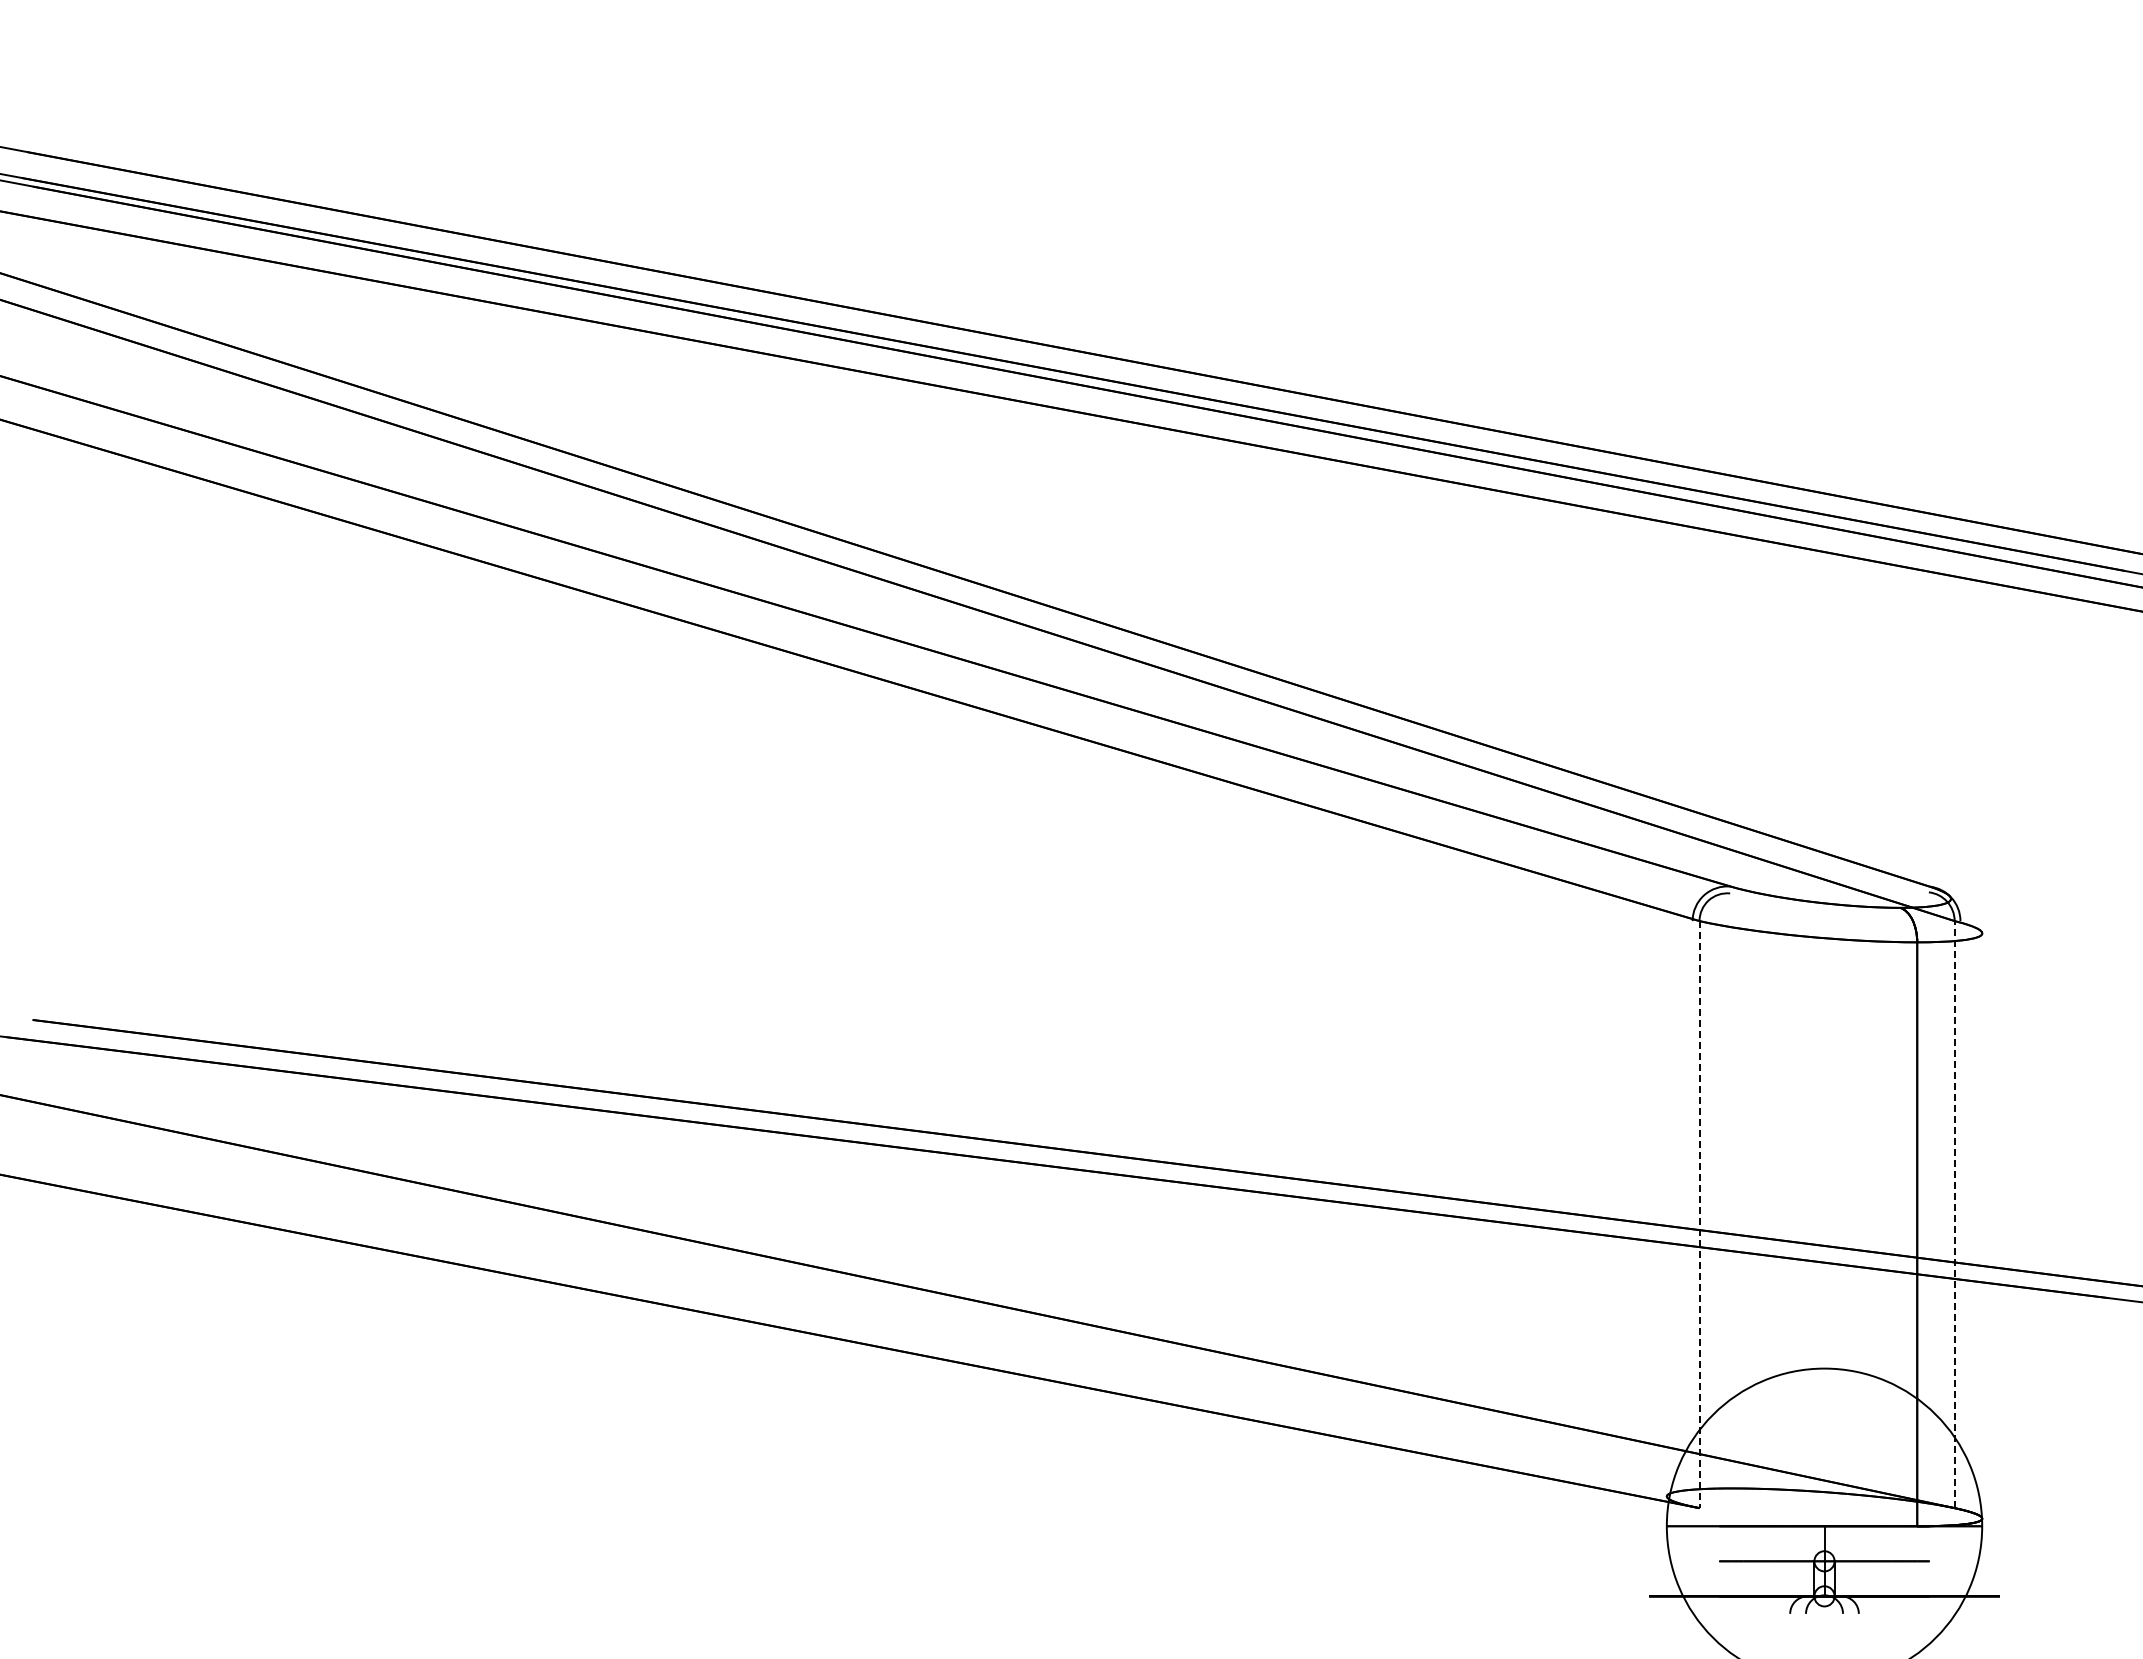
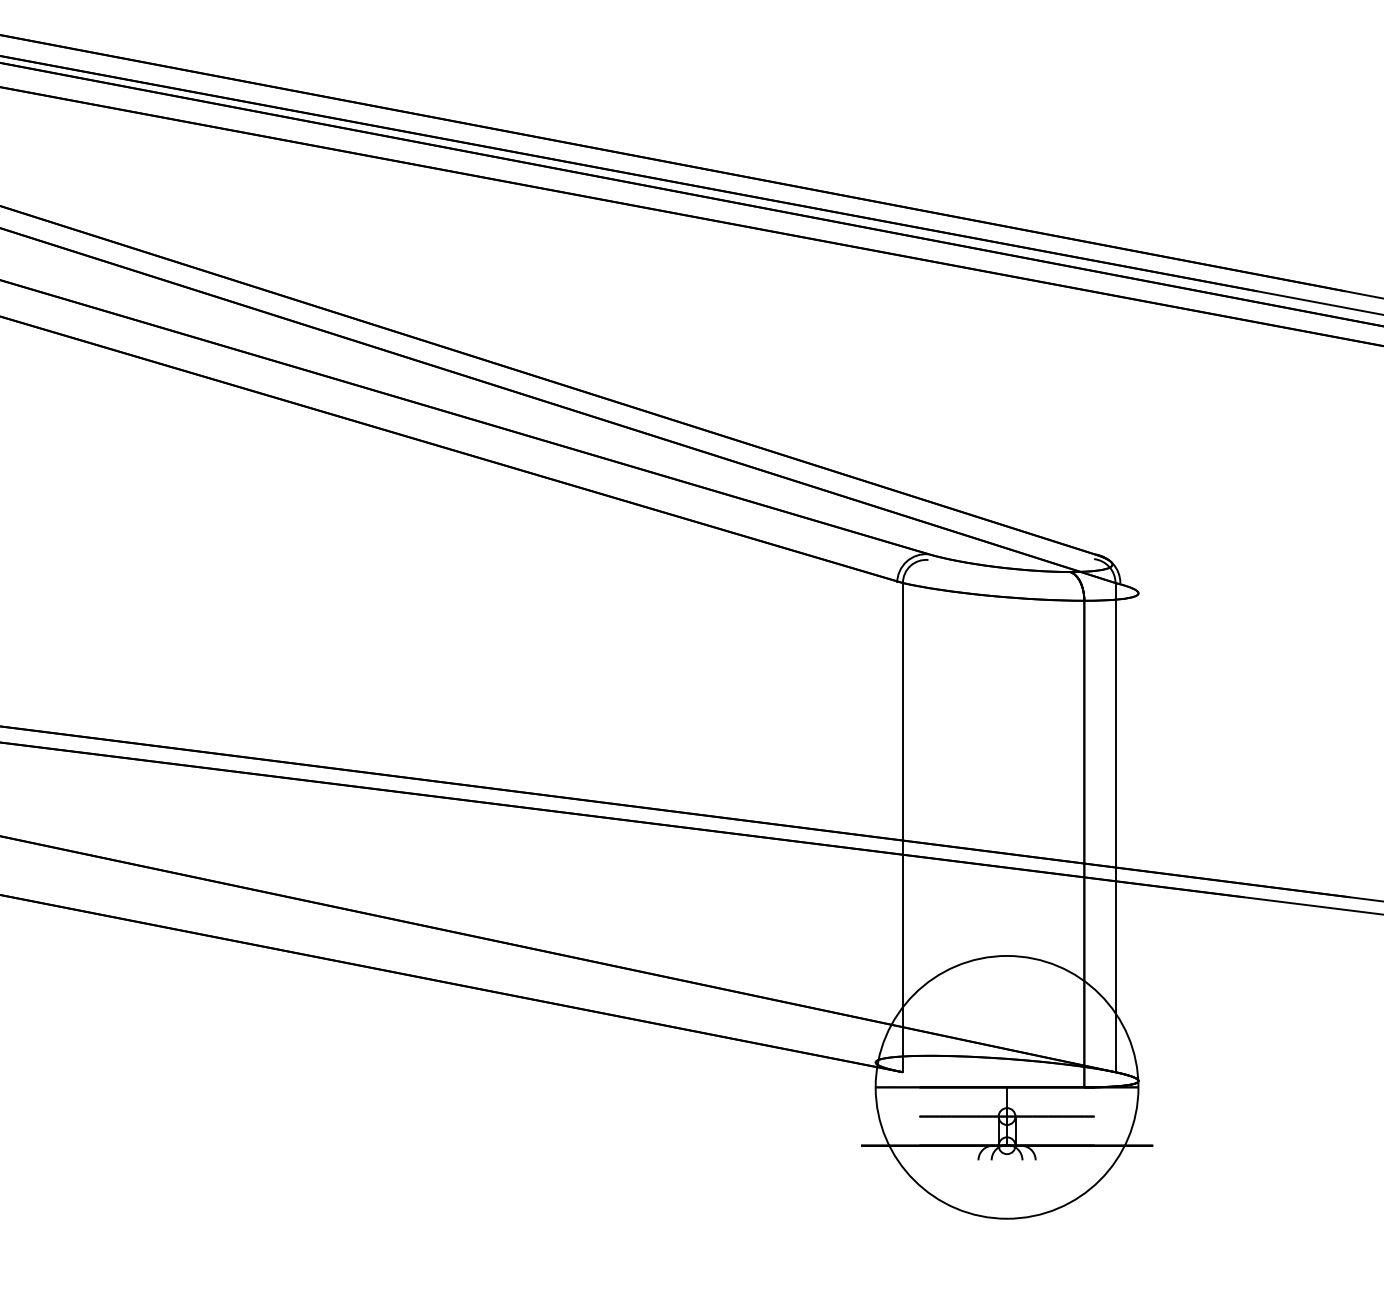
line: (1699, 1214) -> (902, 827), dashed -> solid
line: (1954, 1214) -> (1115, 827), dashed -> solid

